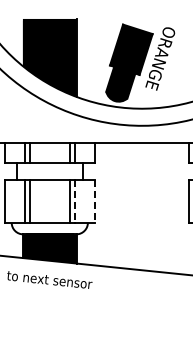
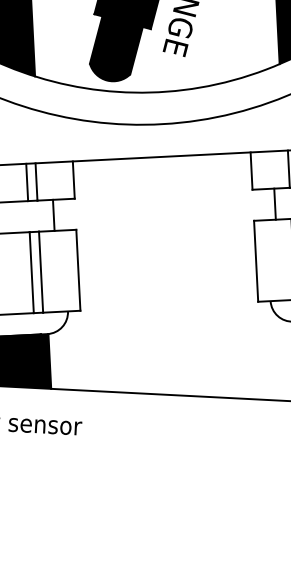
line: (74, 201) -> (40, 272), dashed -> solid
line: (94, 201) -> (78, 270), dashed -> solid

